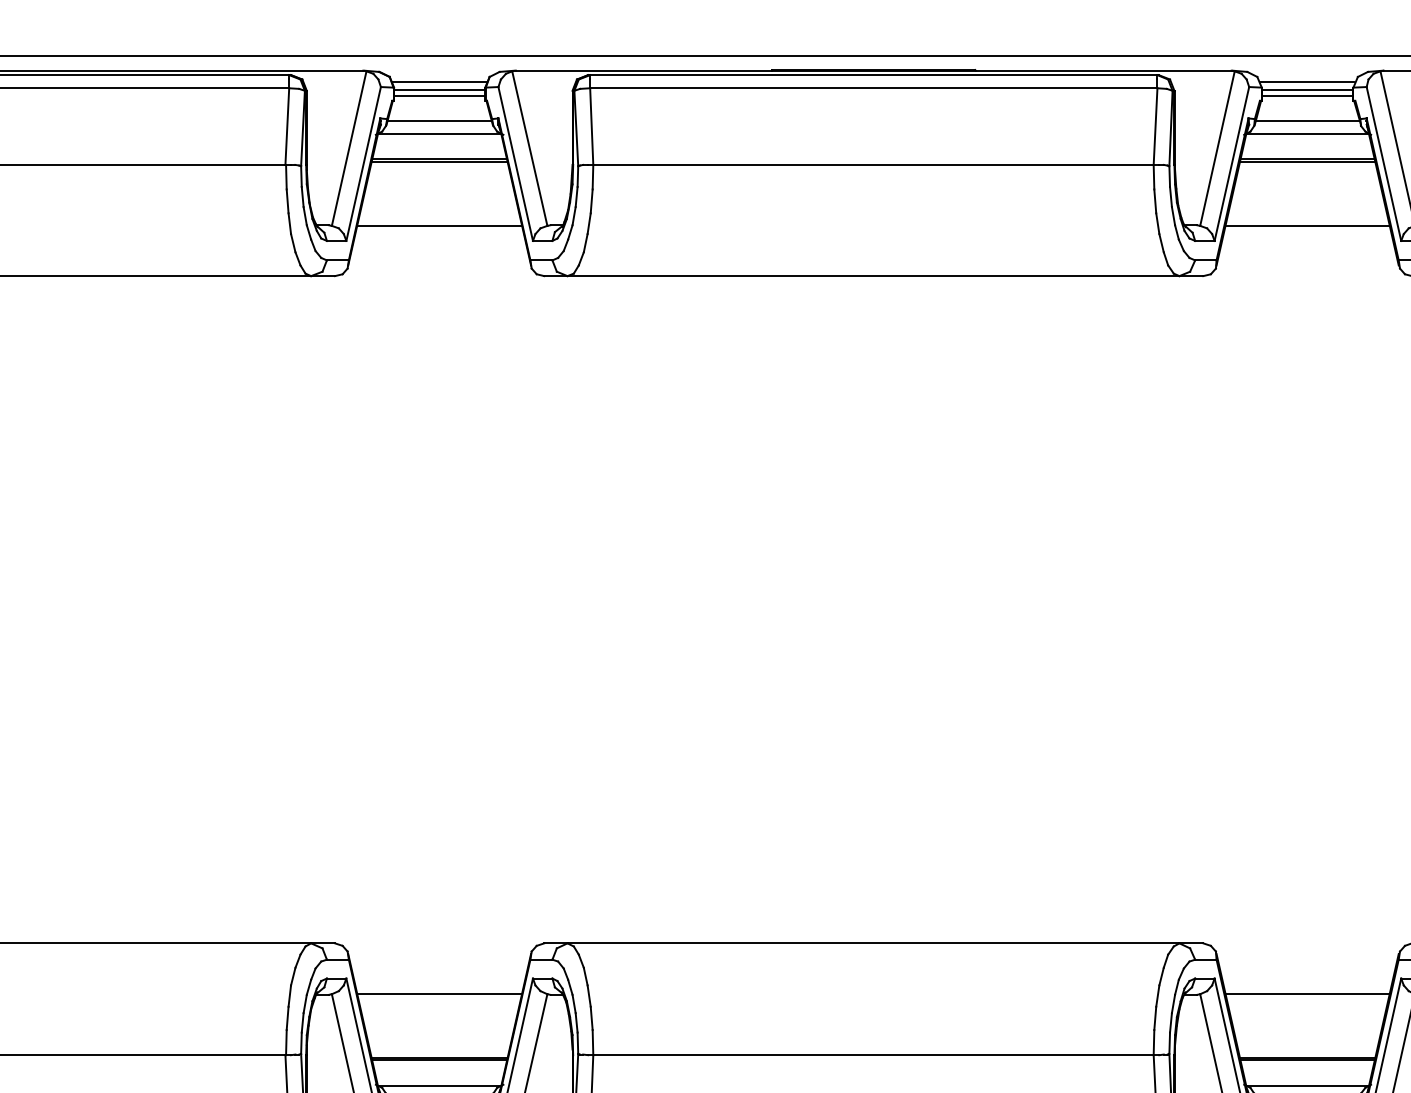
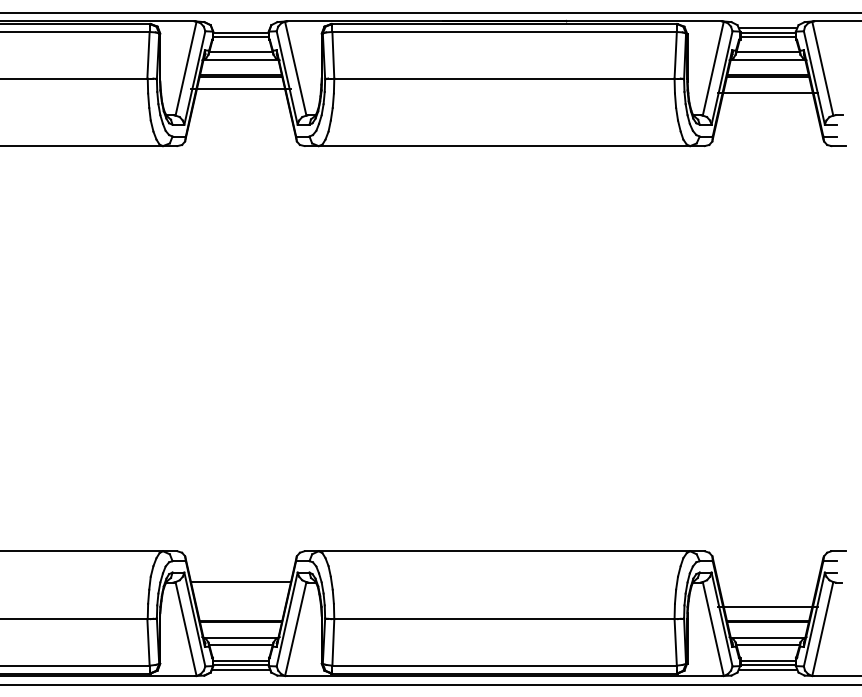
line: (438, 82) -> (240, 28), removed
line: (438, 225) -> (240, 88), moved
line: (1308, 225) -> (768, 92), moved
line: (1308, 994) -> (768, 607), moved

